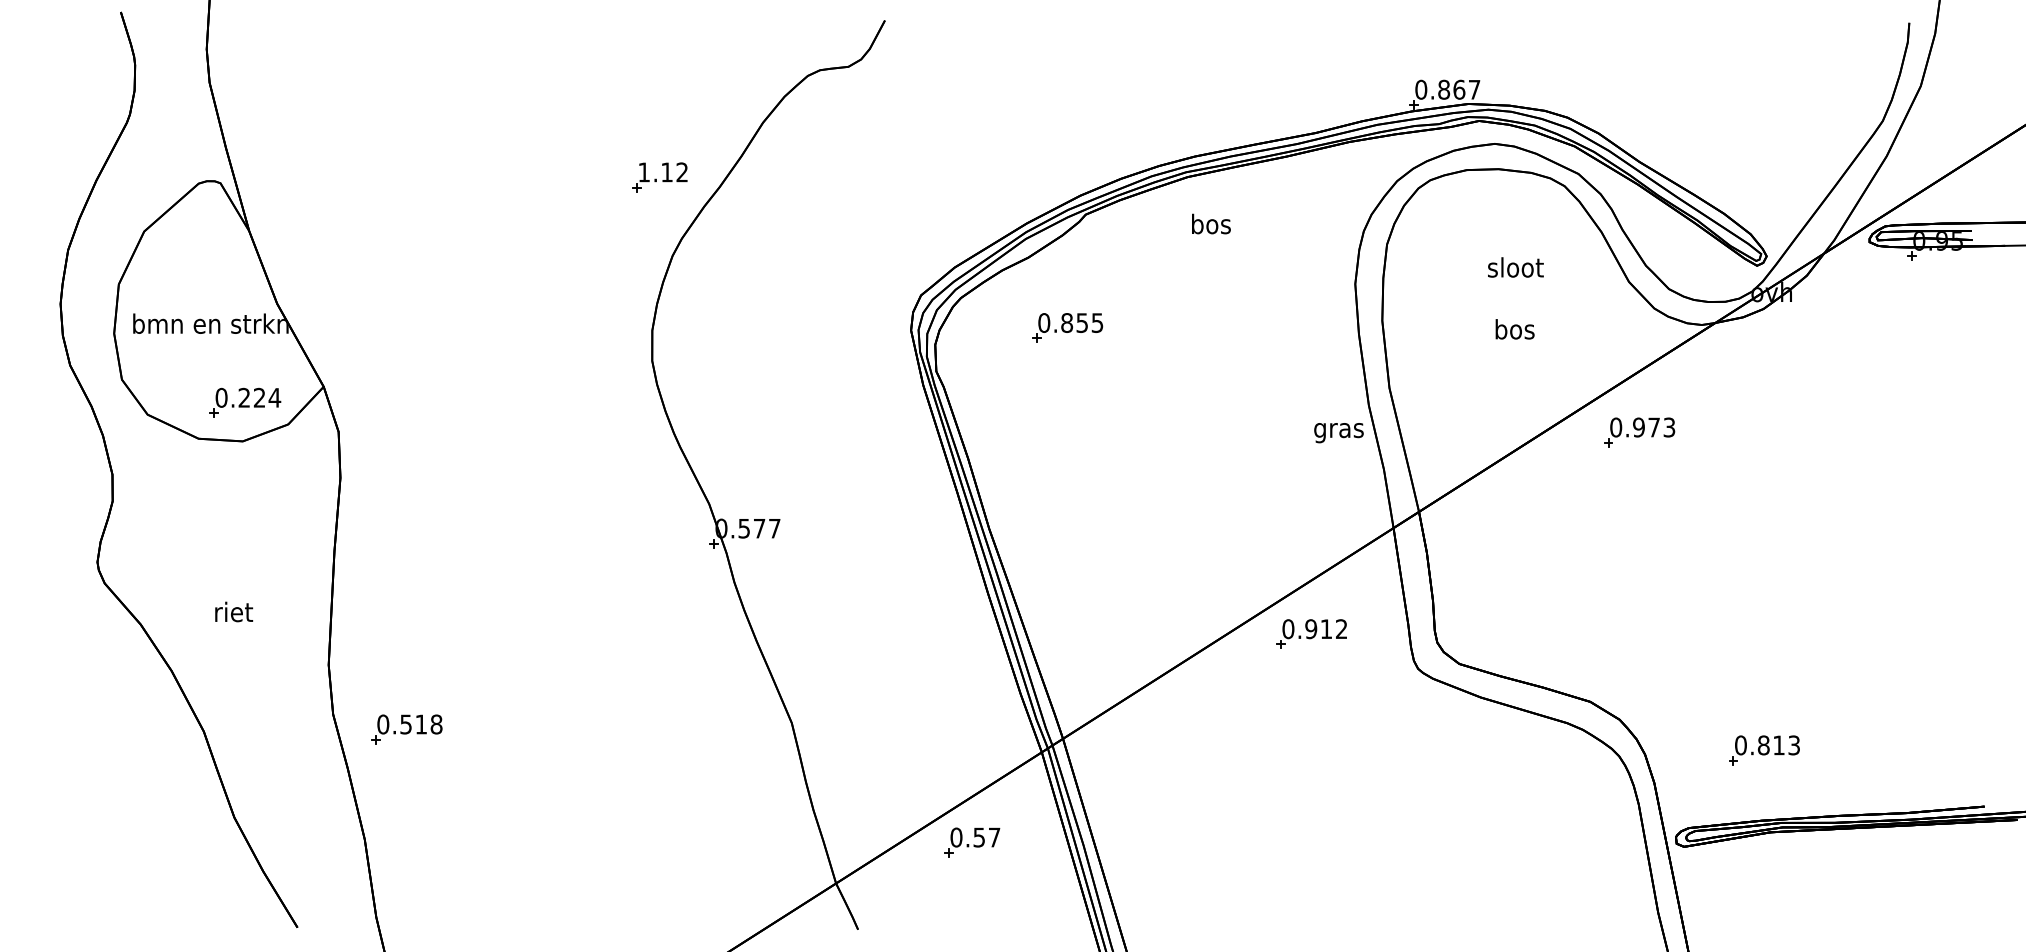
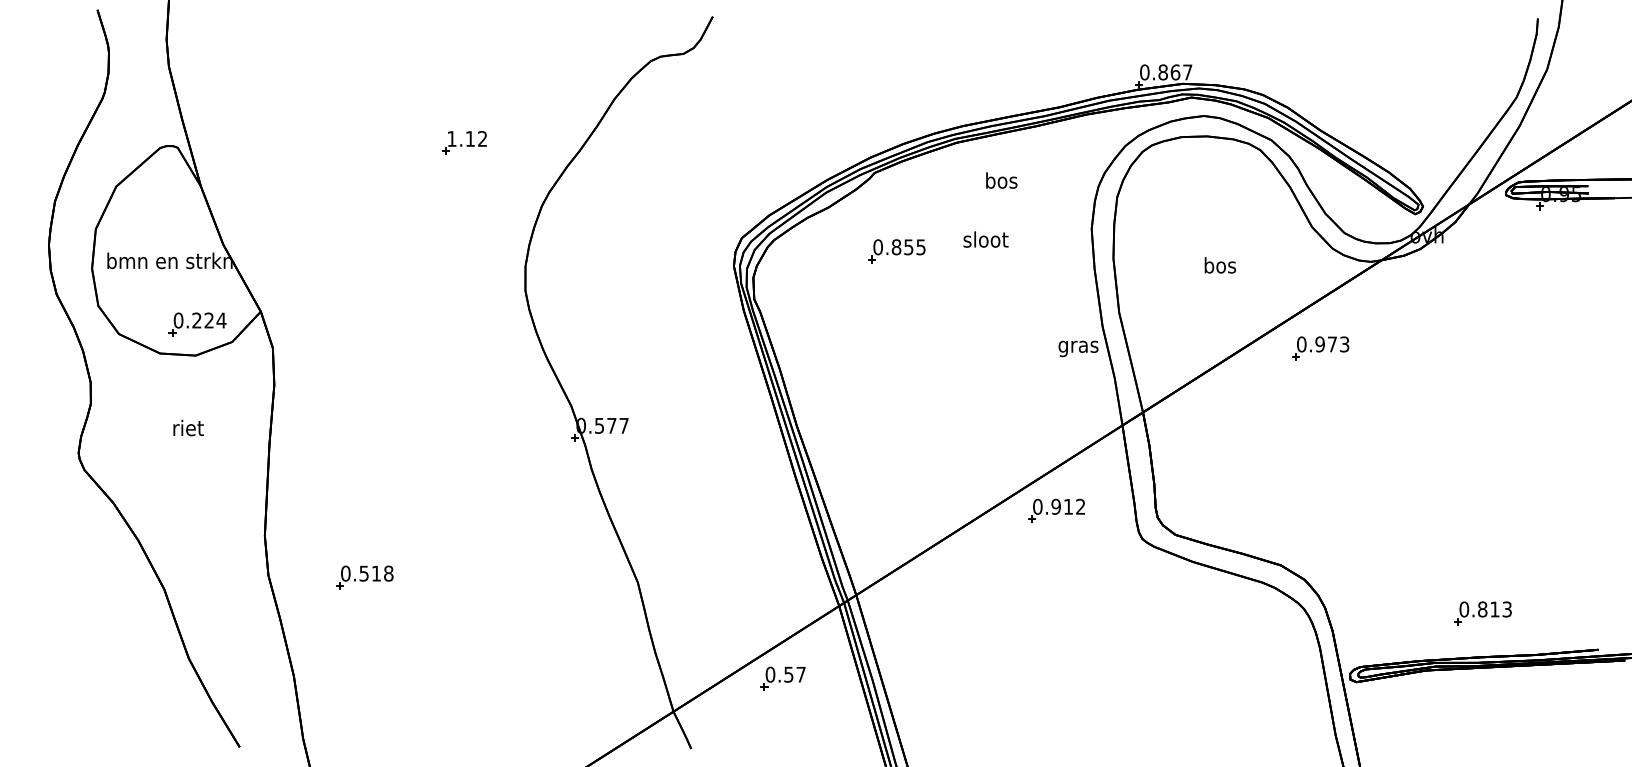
part: (659, 176) -> (464, 142), moved
text: (1211, 223) -> (1001, 180), moved
text: (1515, 267) -> (985, 239), moved
part: (1067, 328) -> (896, 251), moved
text: (233, 611) -> (188, 427), moved
part: (406, 729) -> (364, 577), moved
part: (1763, 750) -> (1482, 613), moved

